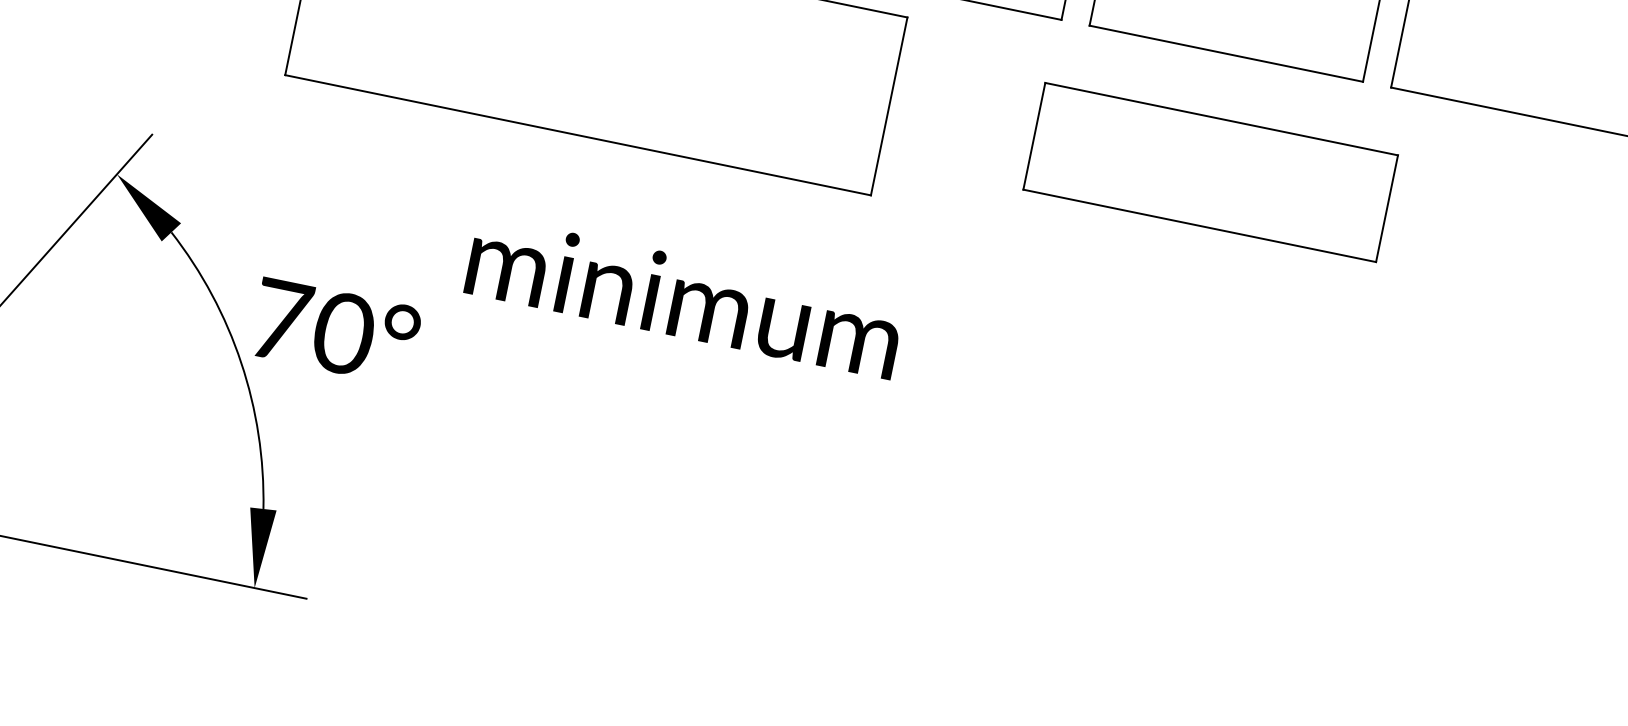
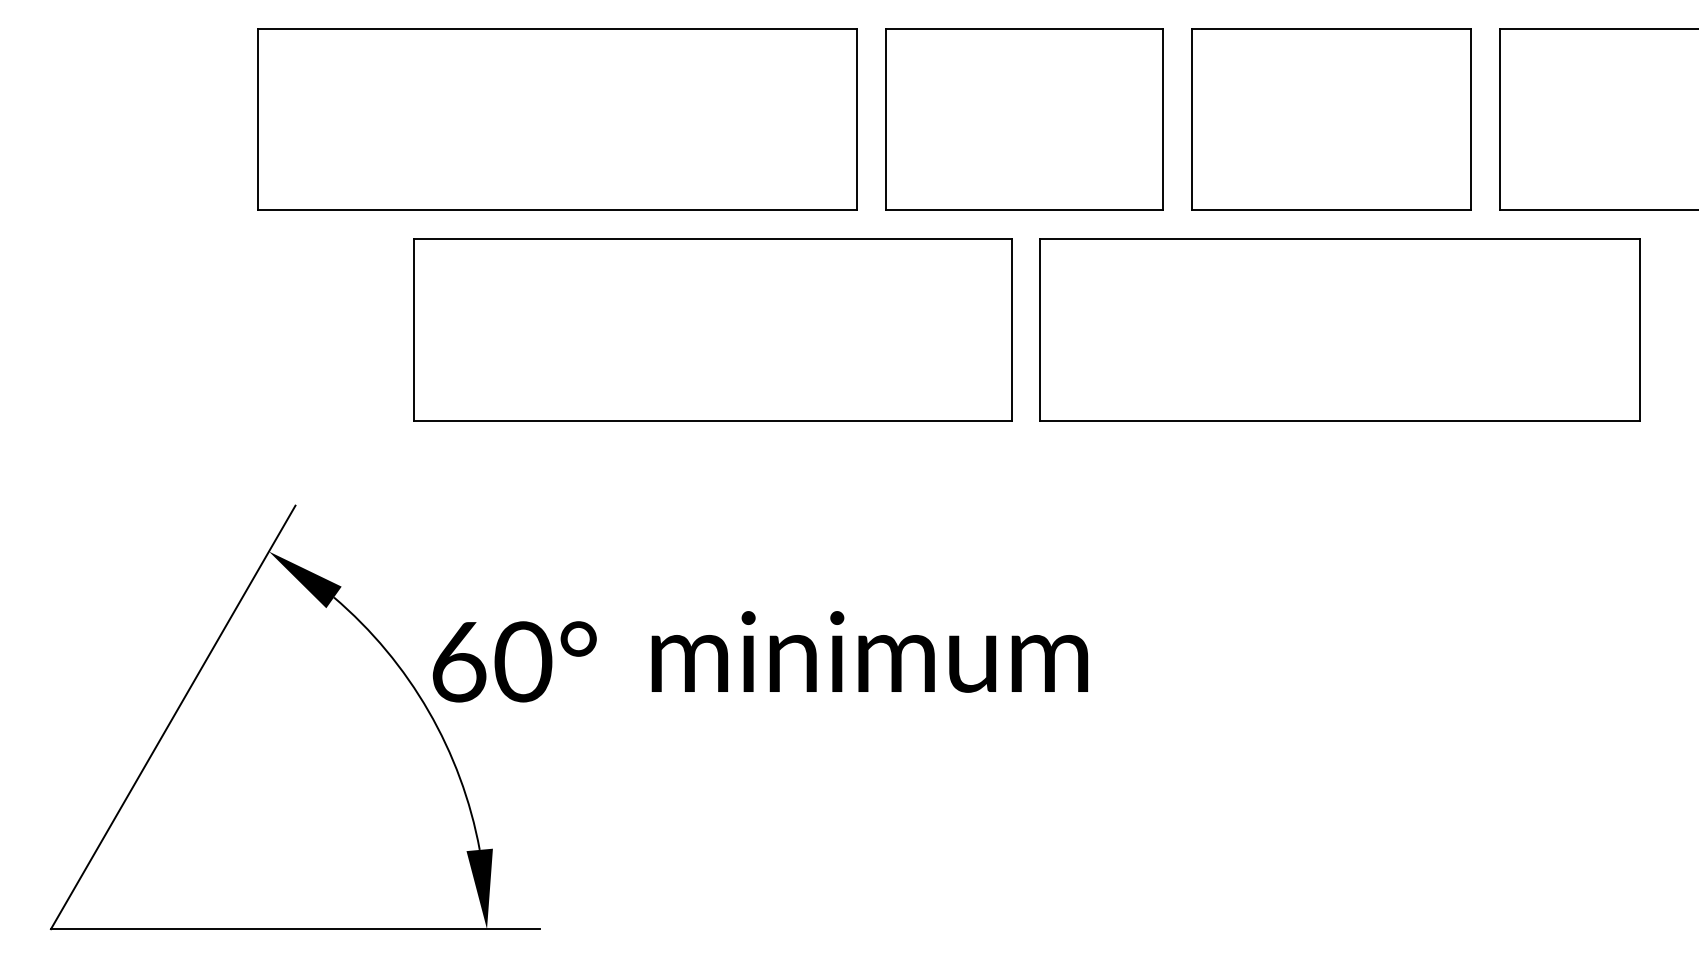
part: (1210, 172) -> (1339, 329), size x1.67
text: (684, 296) -> (869, 651), moved
text: (281, 321) -> (459, 662), 70° -> 60°

